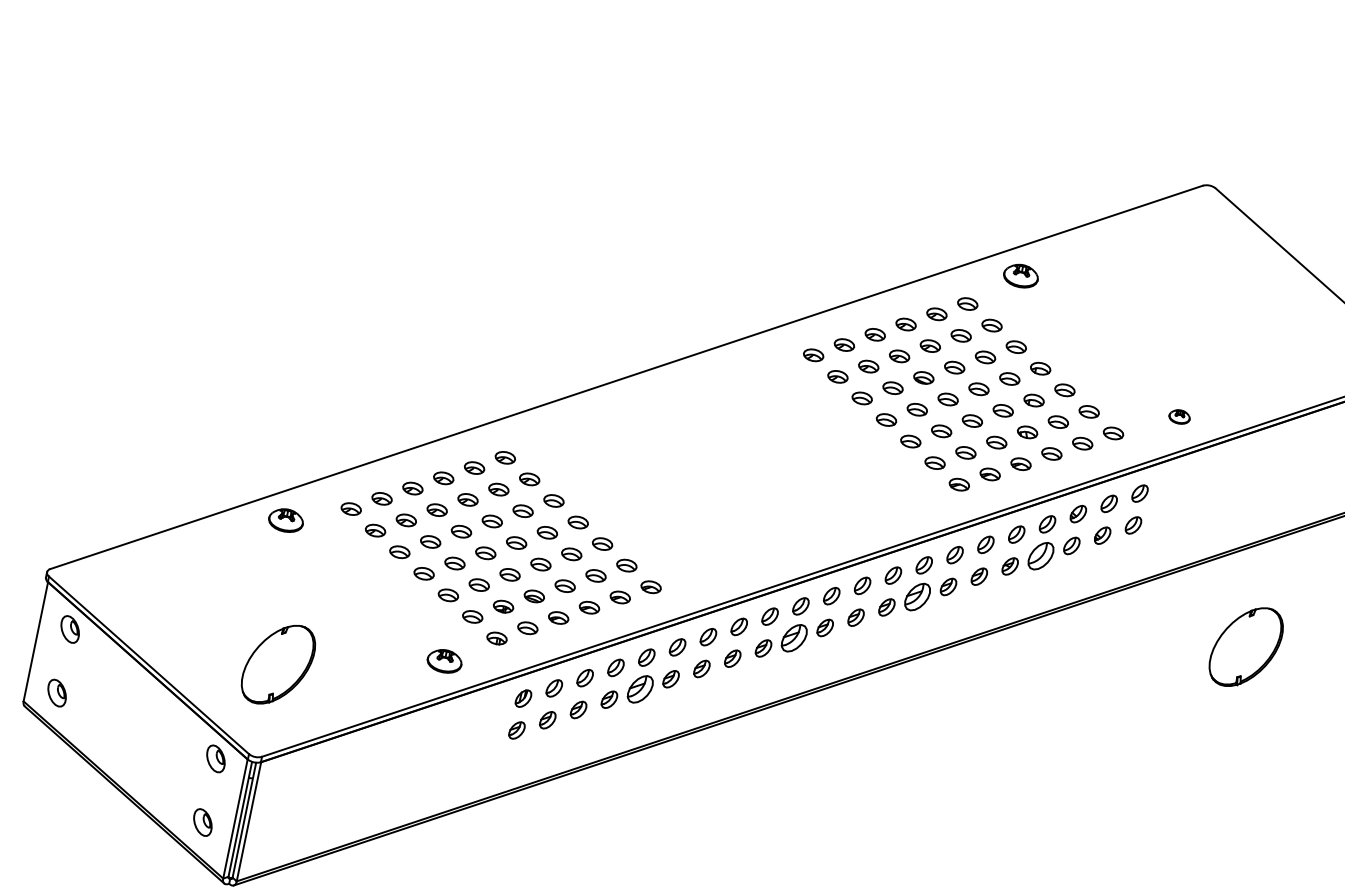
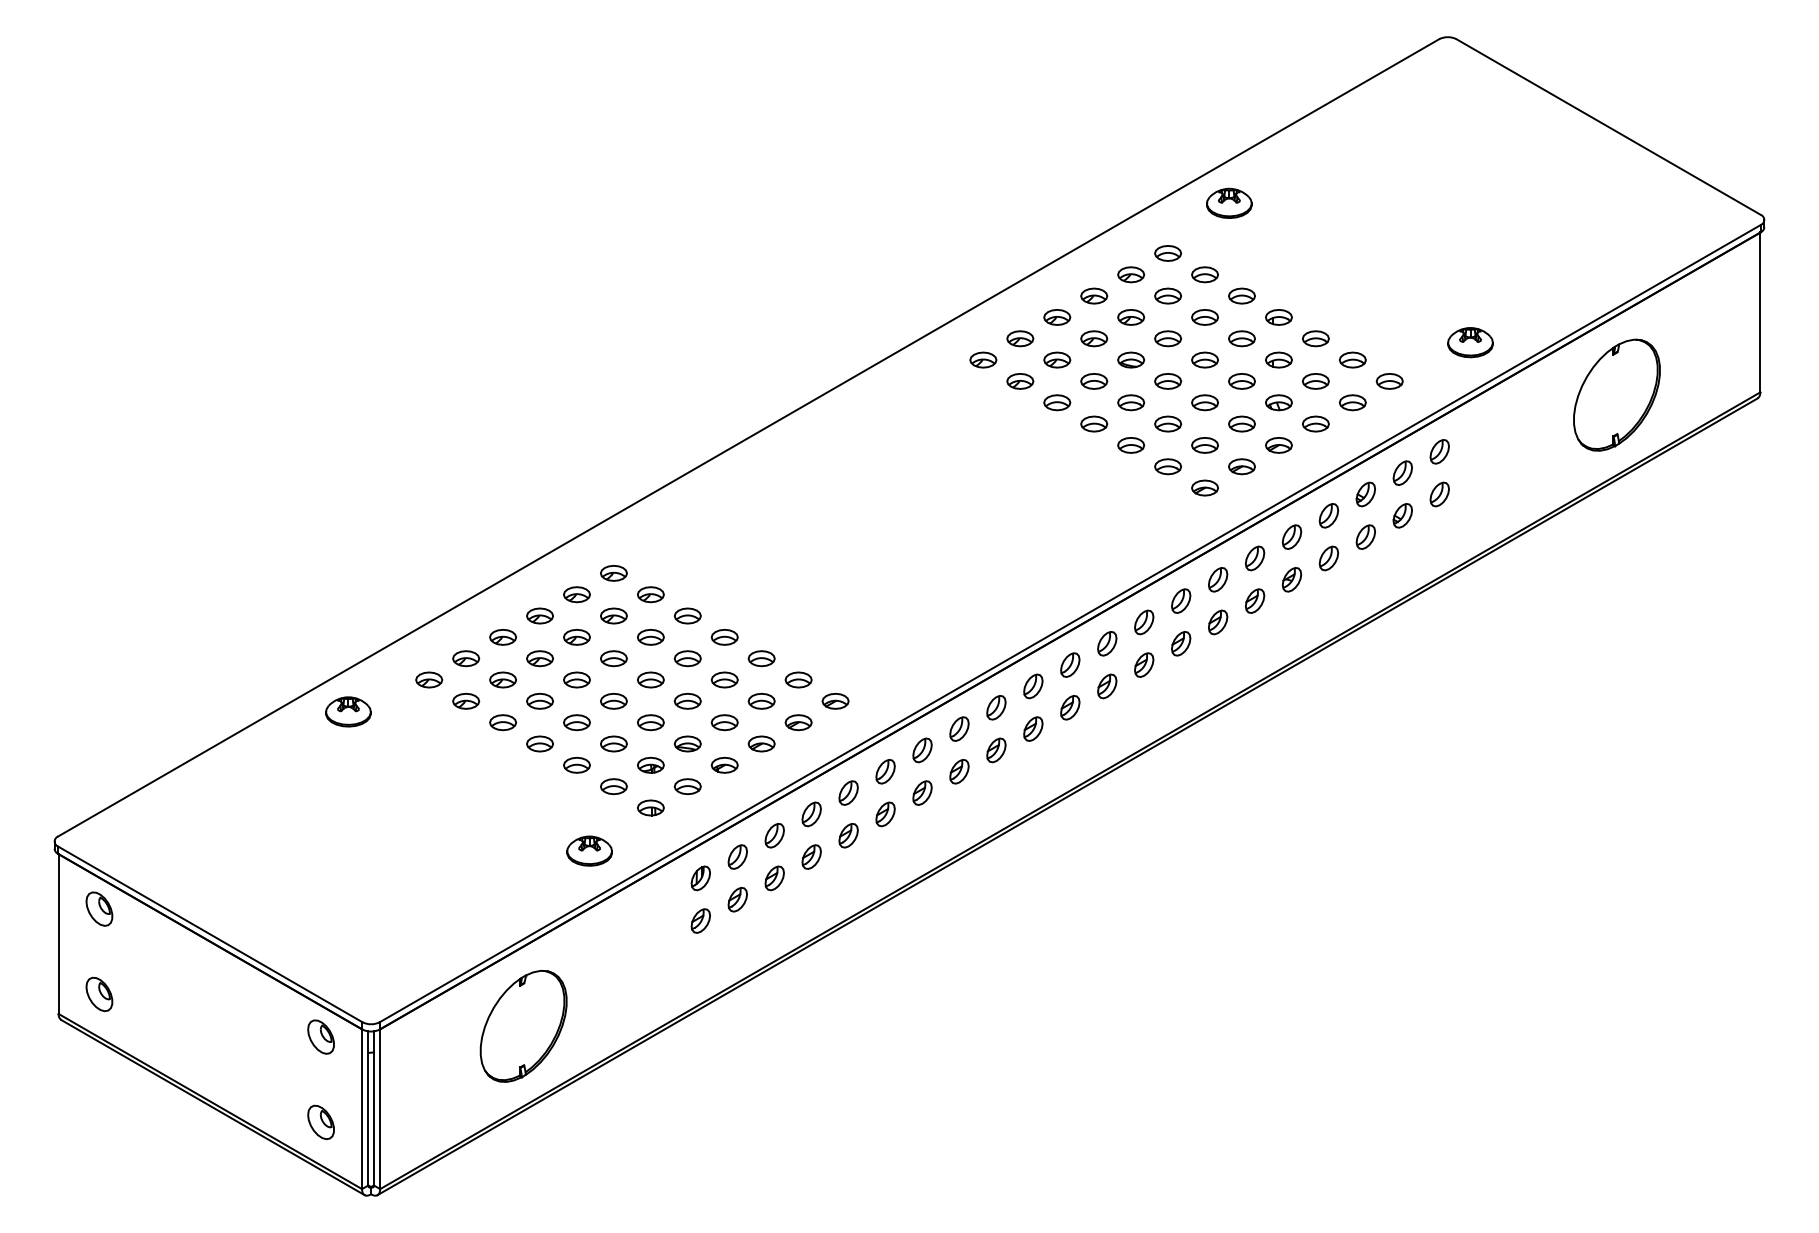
part: (1179, 416) -> (1470, 342), size x1.67
part: (1040, 556) -> (1328, 558), size x0.62
part: (918, 597) -> (1181, 643), size x0.62
part: (794, 637) -> (1033, 728), size x0.62
part: (1246, 646) -> (1616, 394), moved
part: (278, 664) -> (523, 1026), moved
part: (640, 689) -> (848, 835), size x0.62

